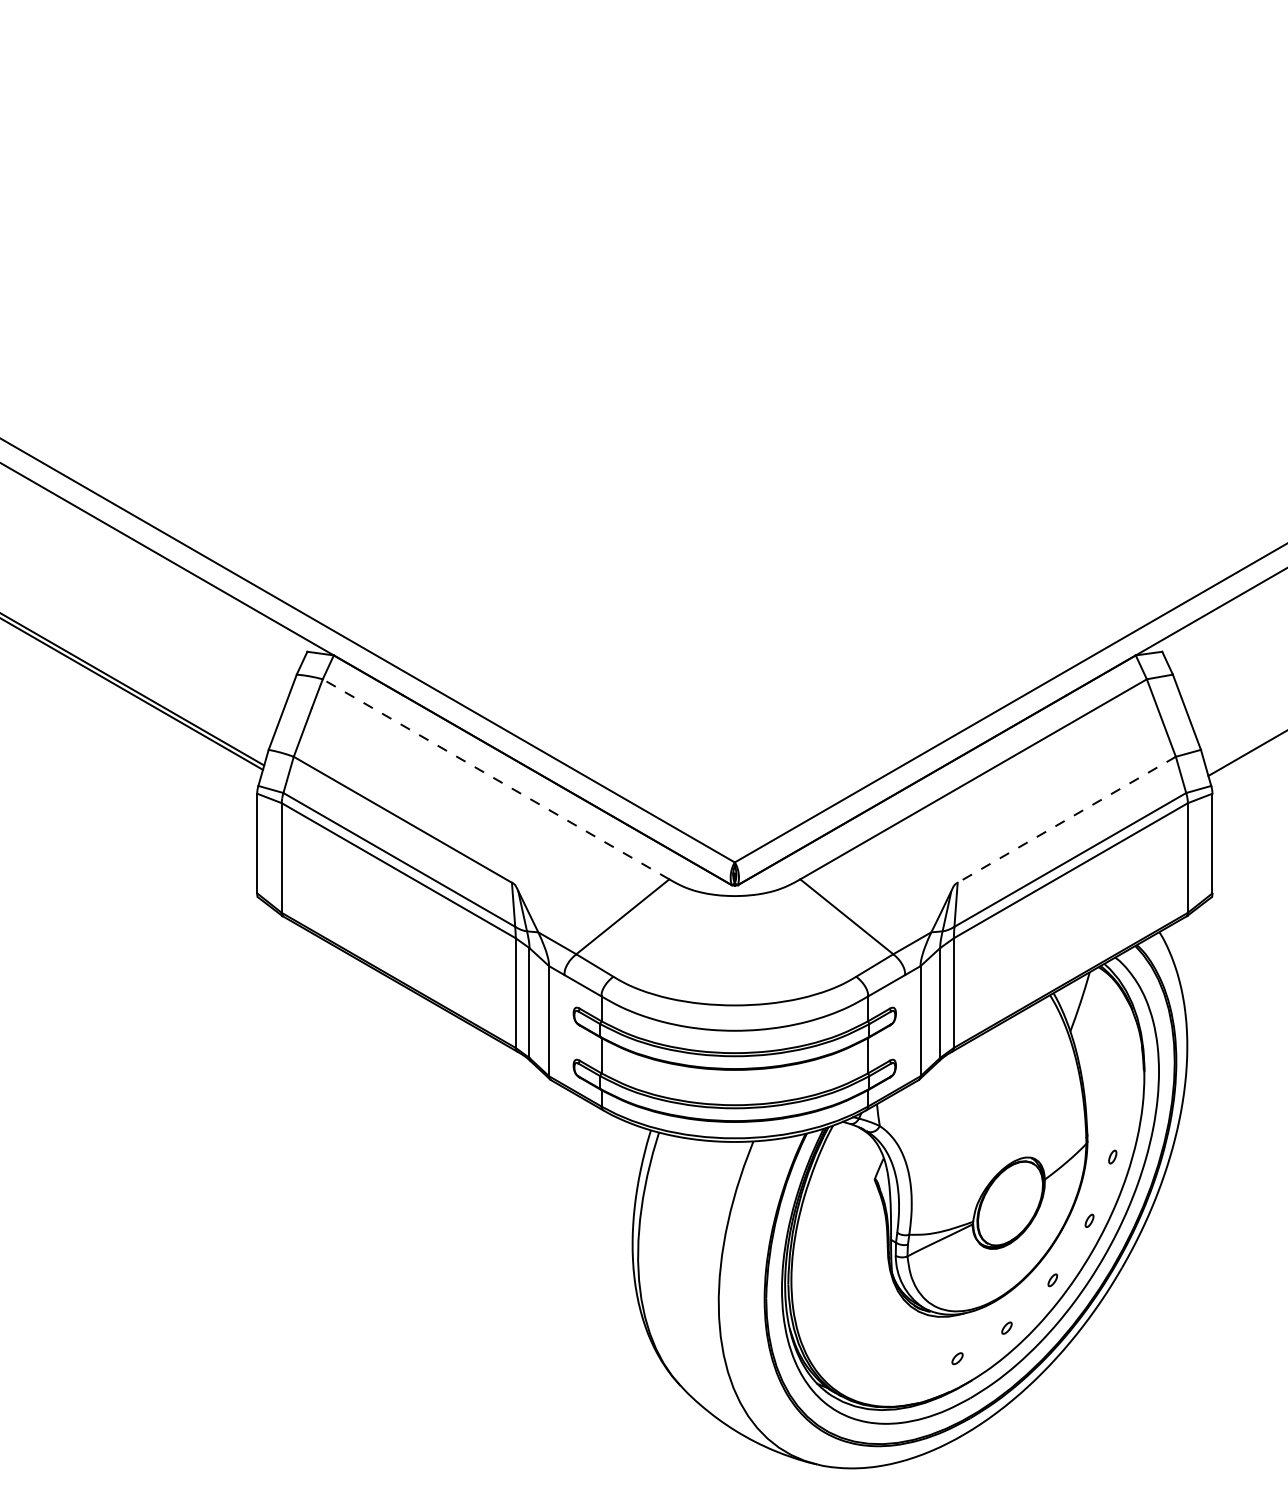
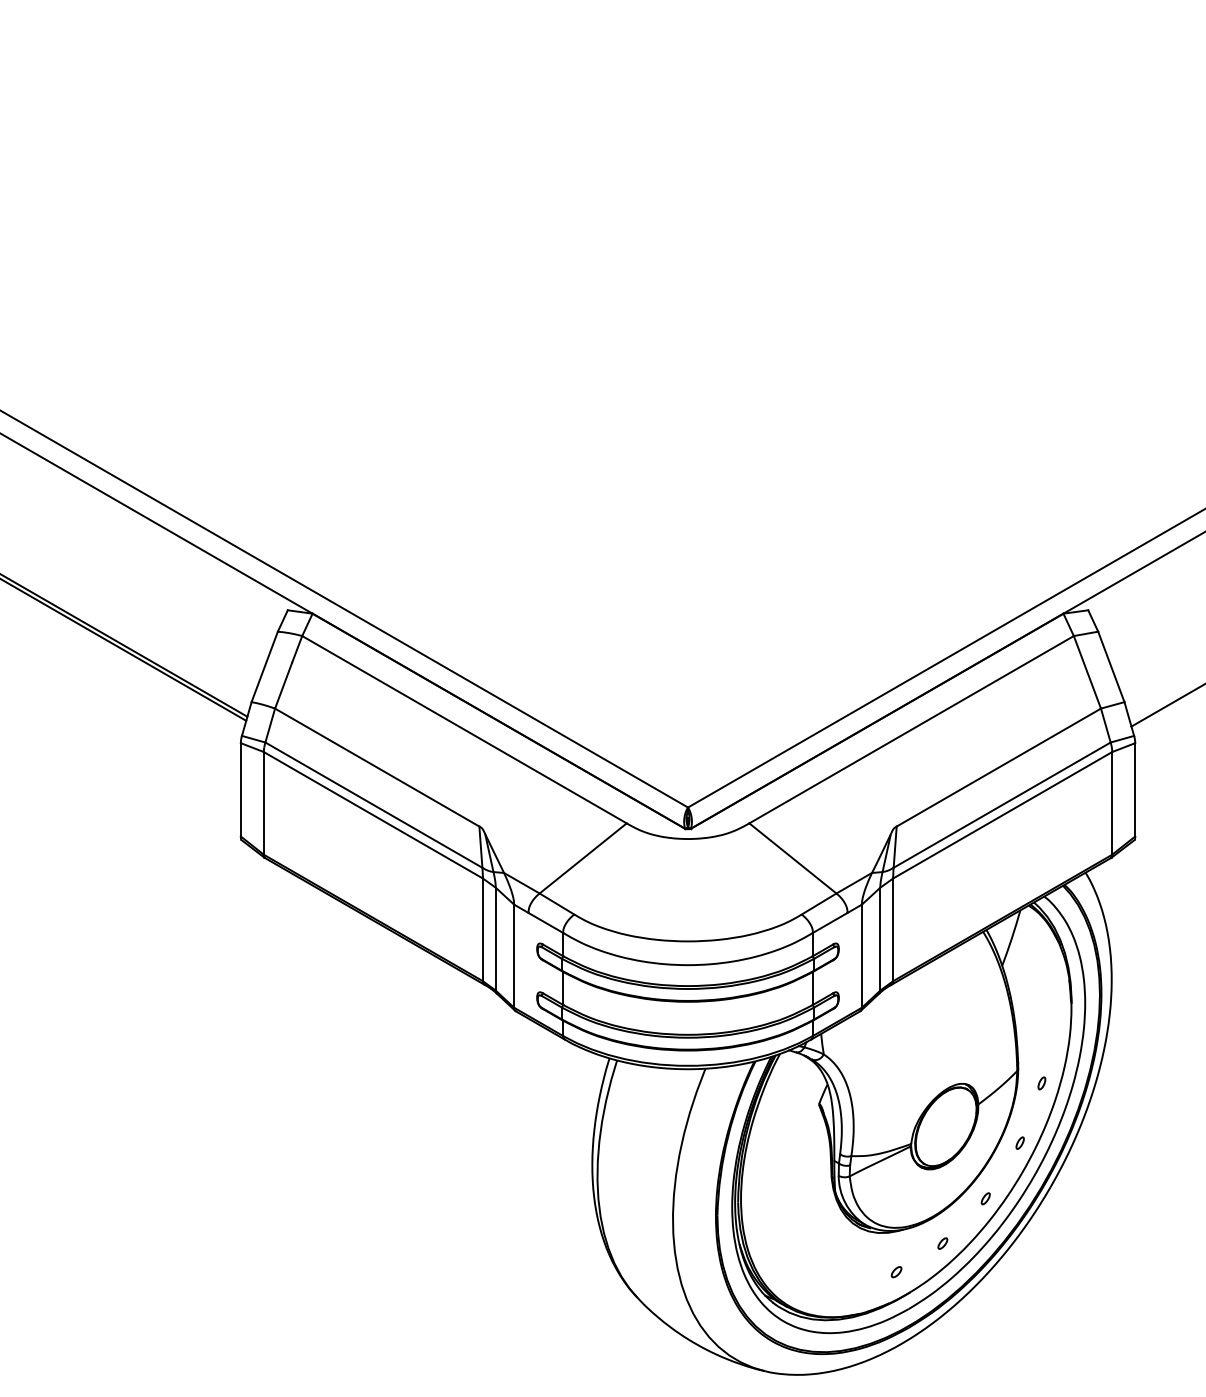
line: (495, 779) -> (463, 729), dashed -> solid
line: (1066, 819) -> (998, 767), dashed -> solid

